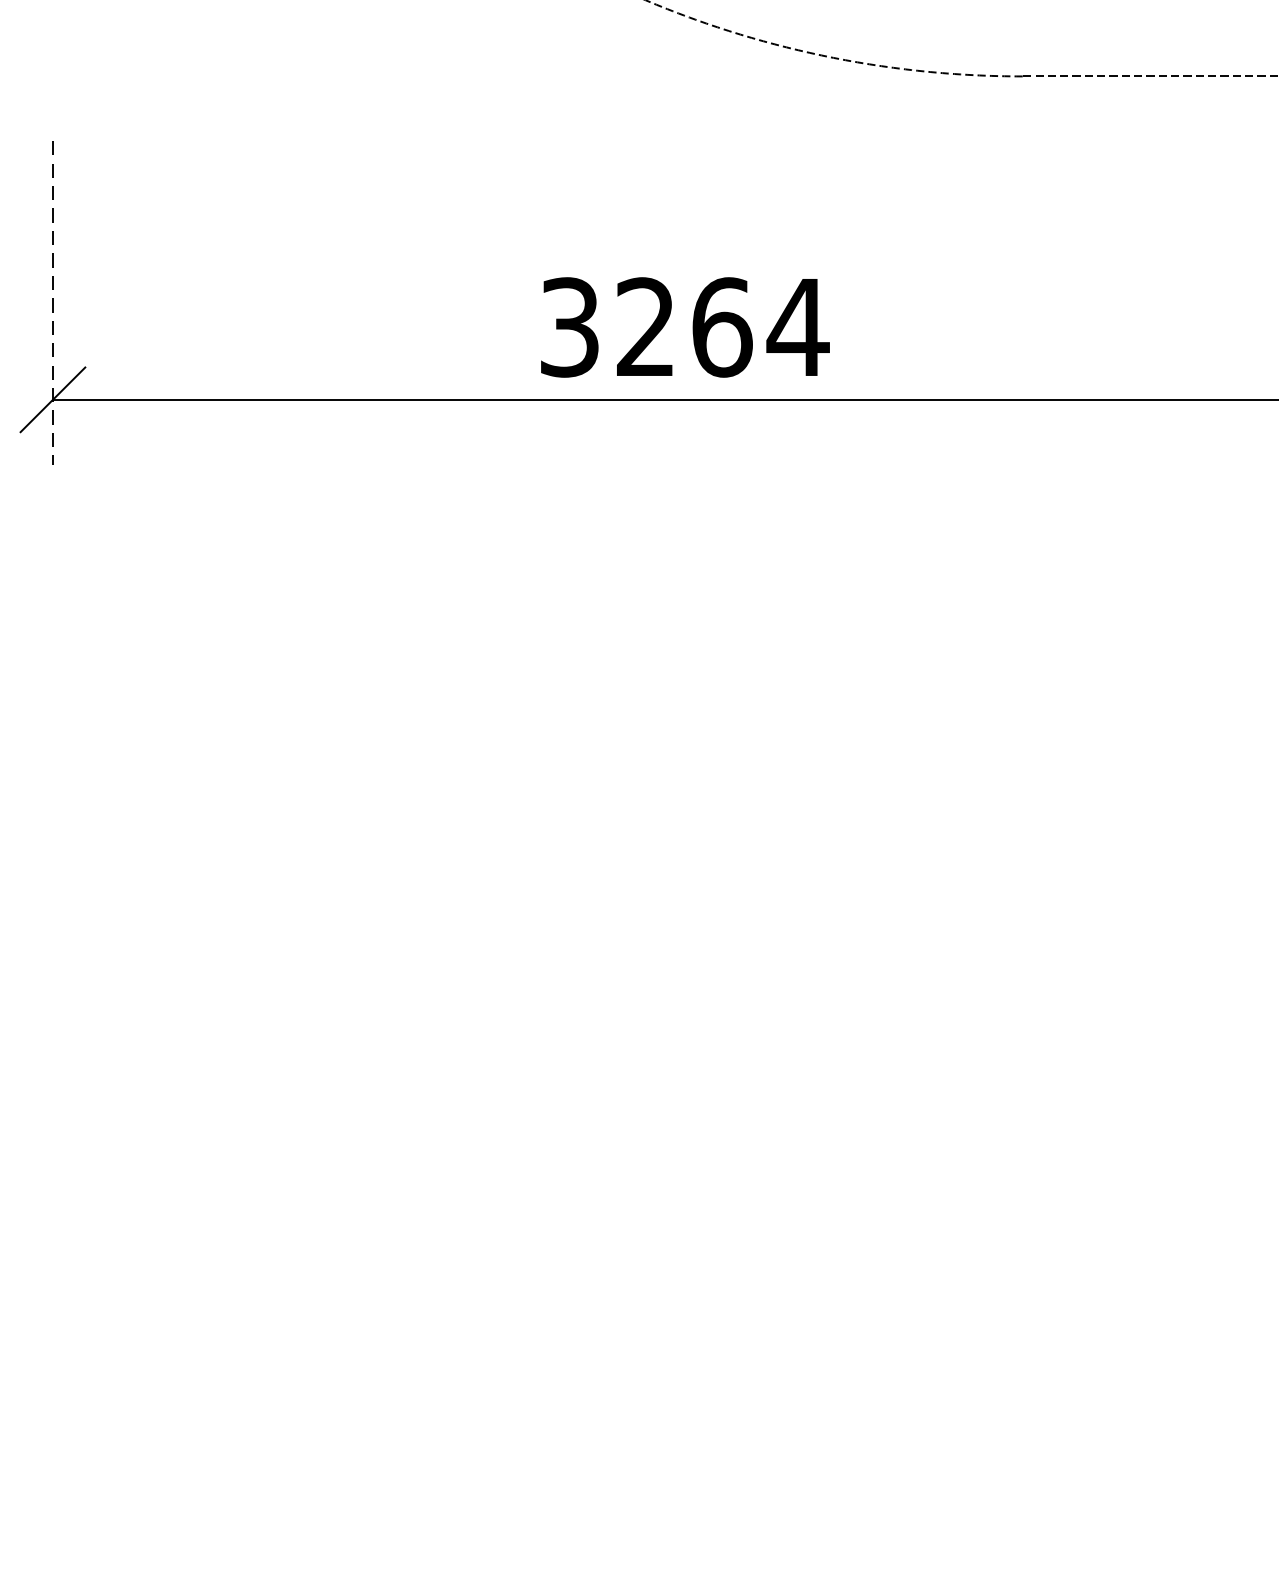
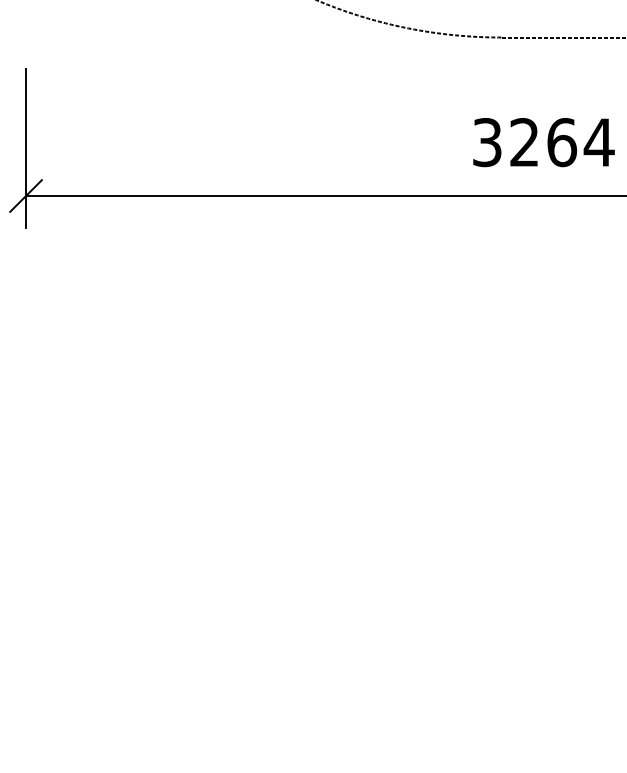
line: (53, 302) -> (26, 148), dashed -> solid
text: (684, 327) -> (543, 142), moved

